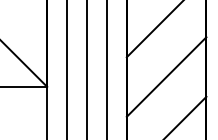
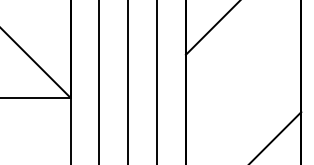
line: (166, 76) -> (243, 82), removed

